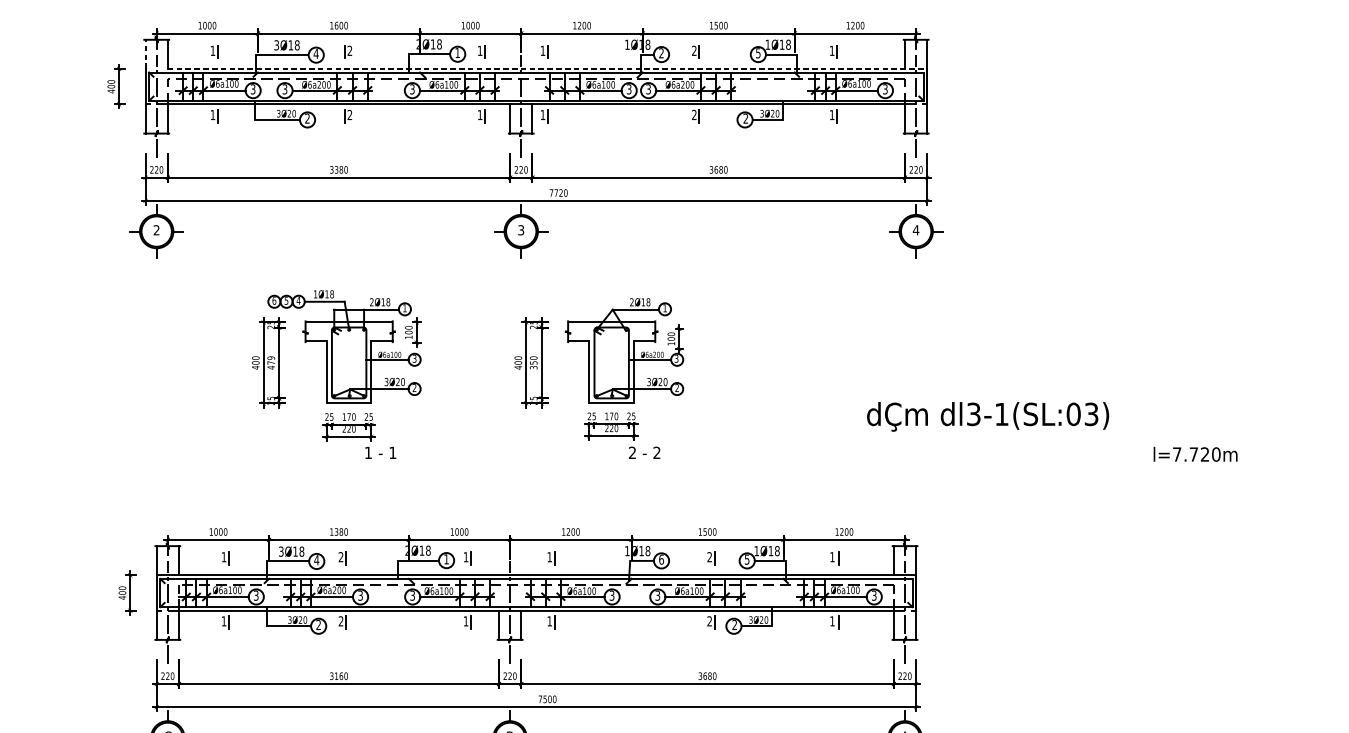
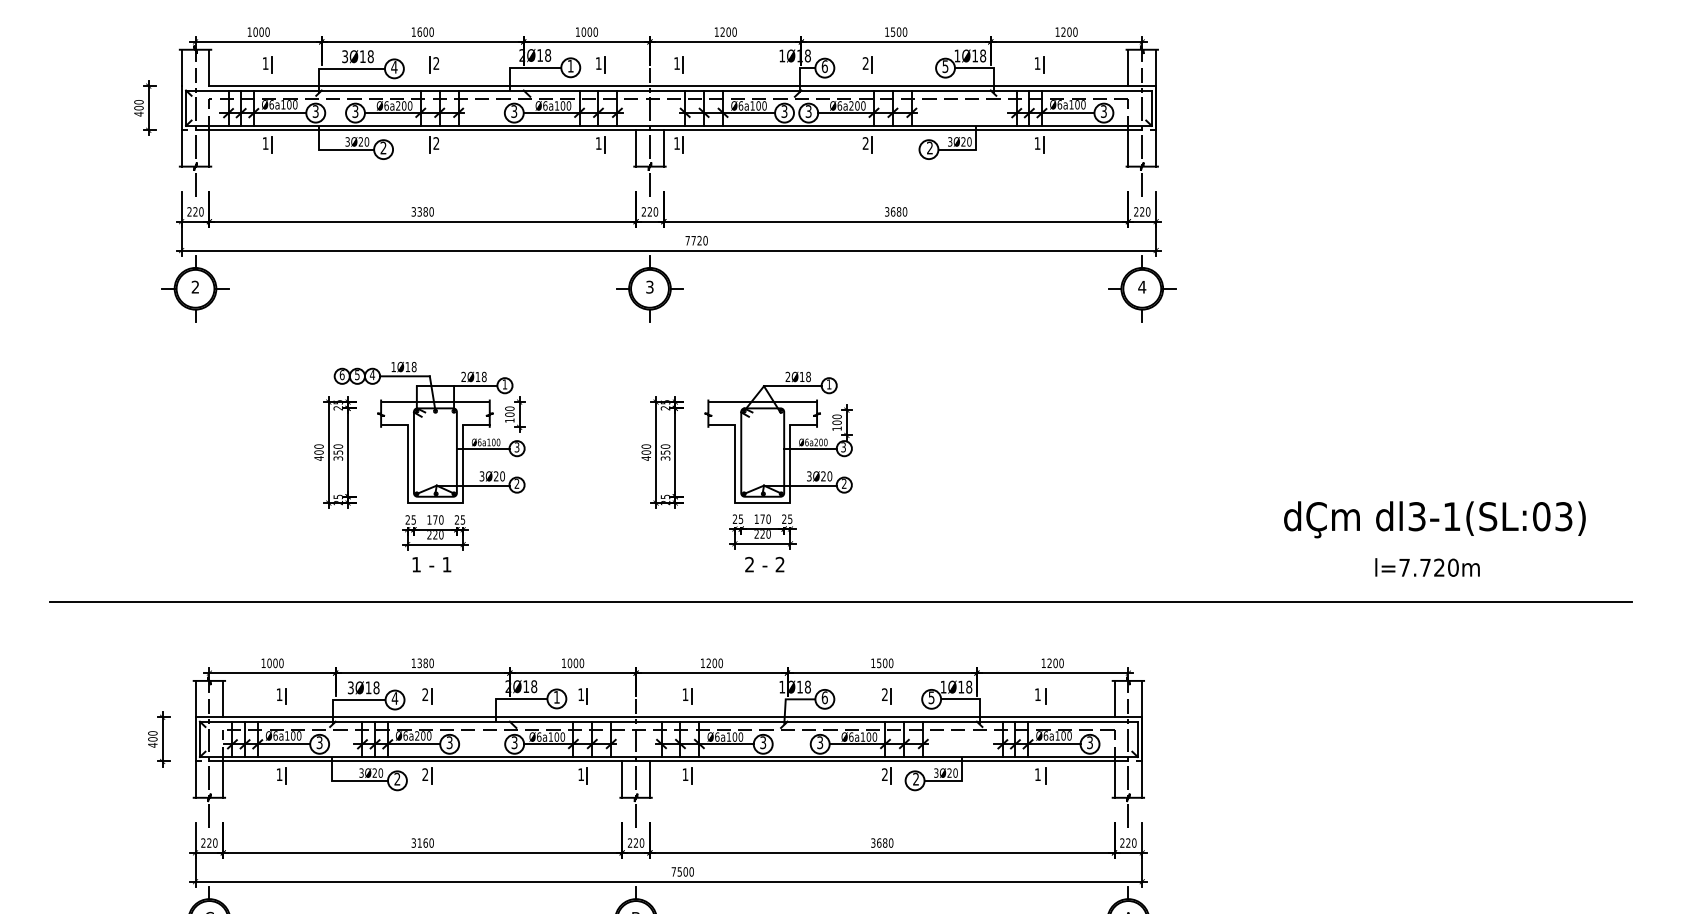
text: (661, 53) -> (824, 66), 2 -> 6
line: (145, 54) -> (181, 67), dashed -> solid
line: (548, 69) -> (683, 86), dashed -> solid
text: (271, 362) -> (338, 452), 479 -> 350
text: (987, 416) -> (1434, 519), moved
text: (380, 452) -> (431, 564), moved
text: (644, 452) -> (764, 564), moved
text: (1195, 454) -> (1427, 567), moved
line: (674, 482) -> (840, 601), added

